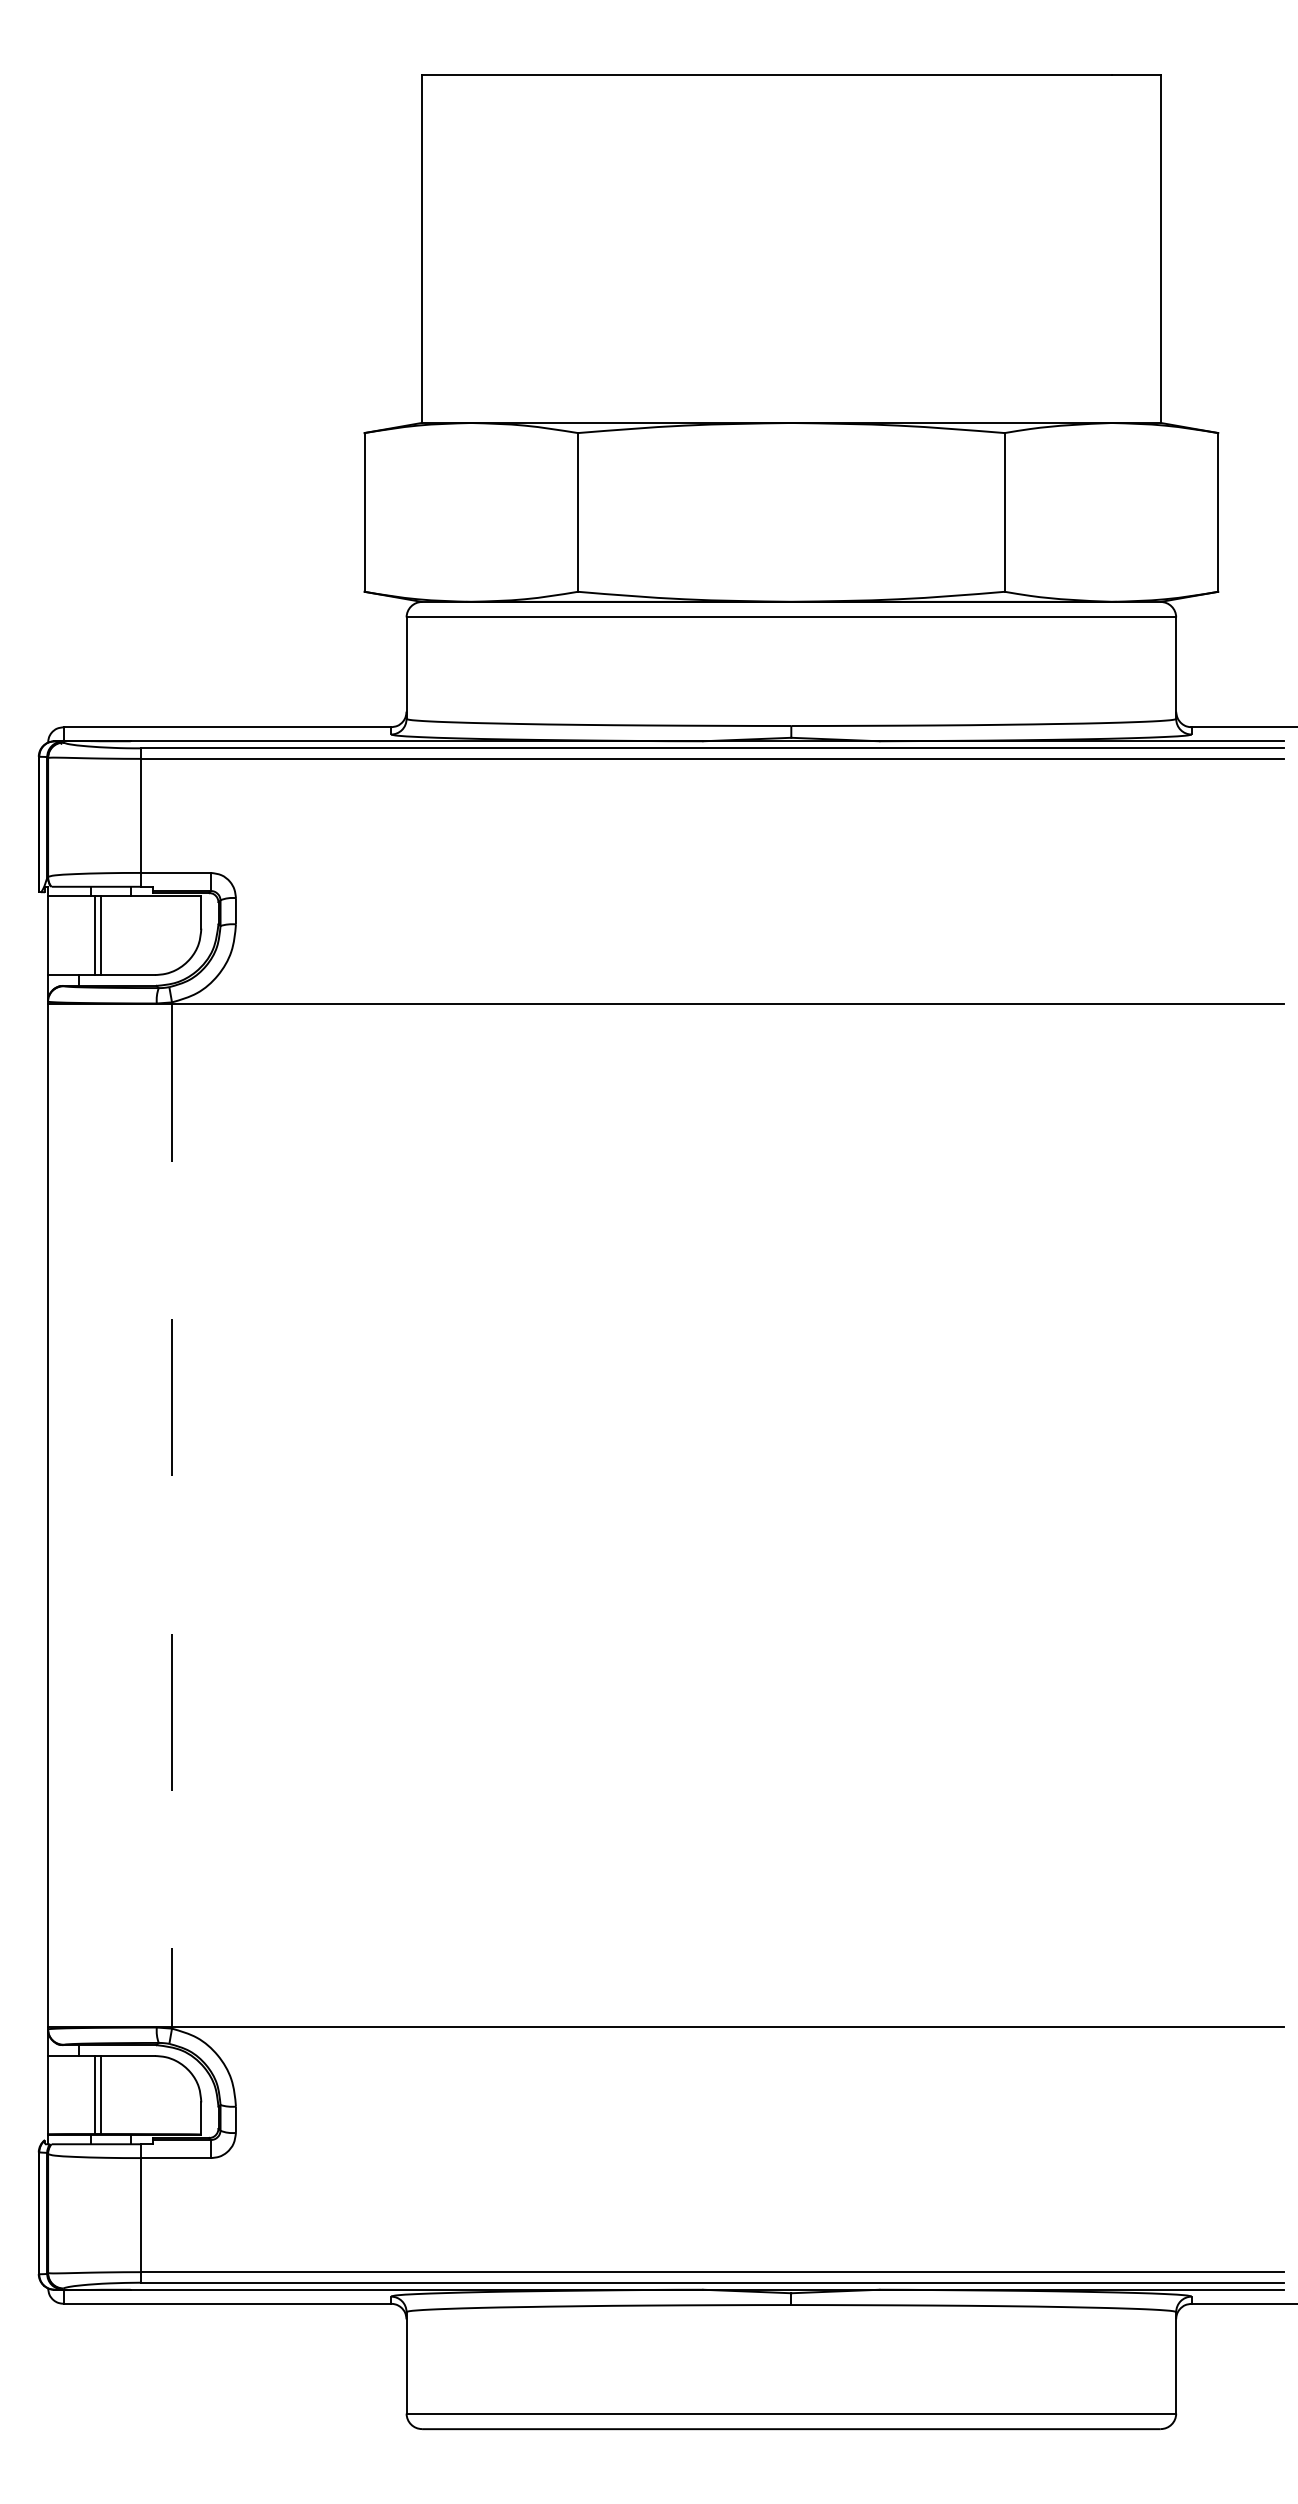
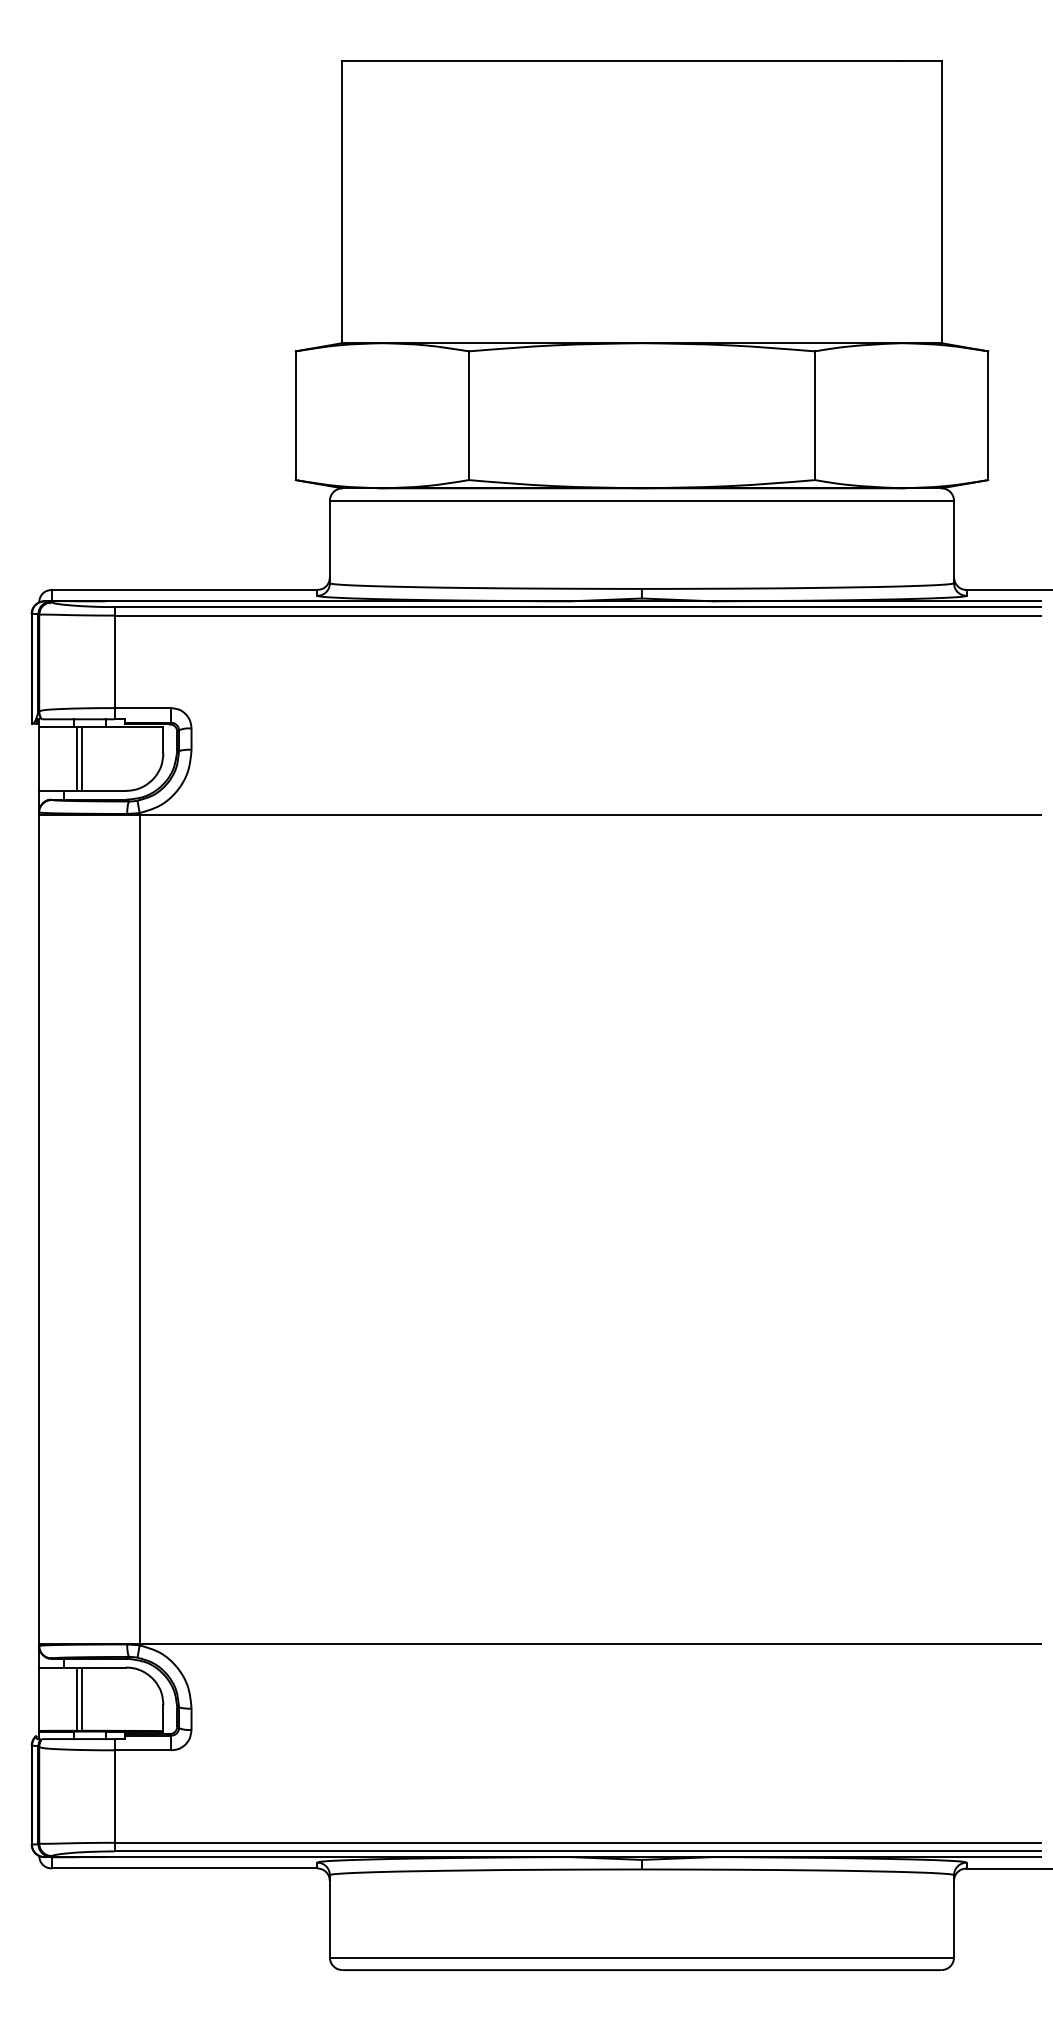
line: (171, 1515) -> (139, 1229), dashed -> solid

